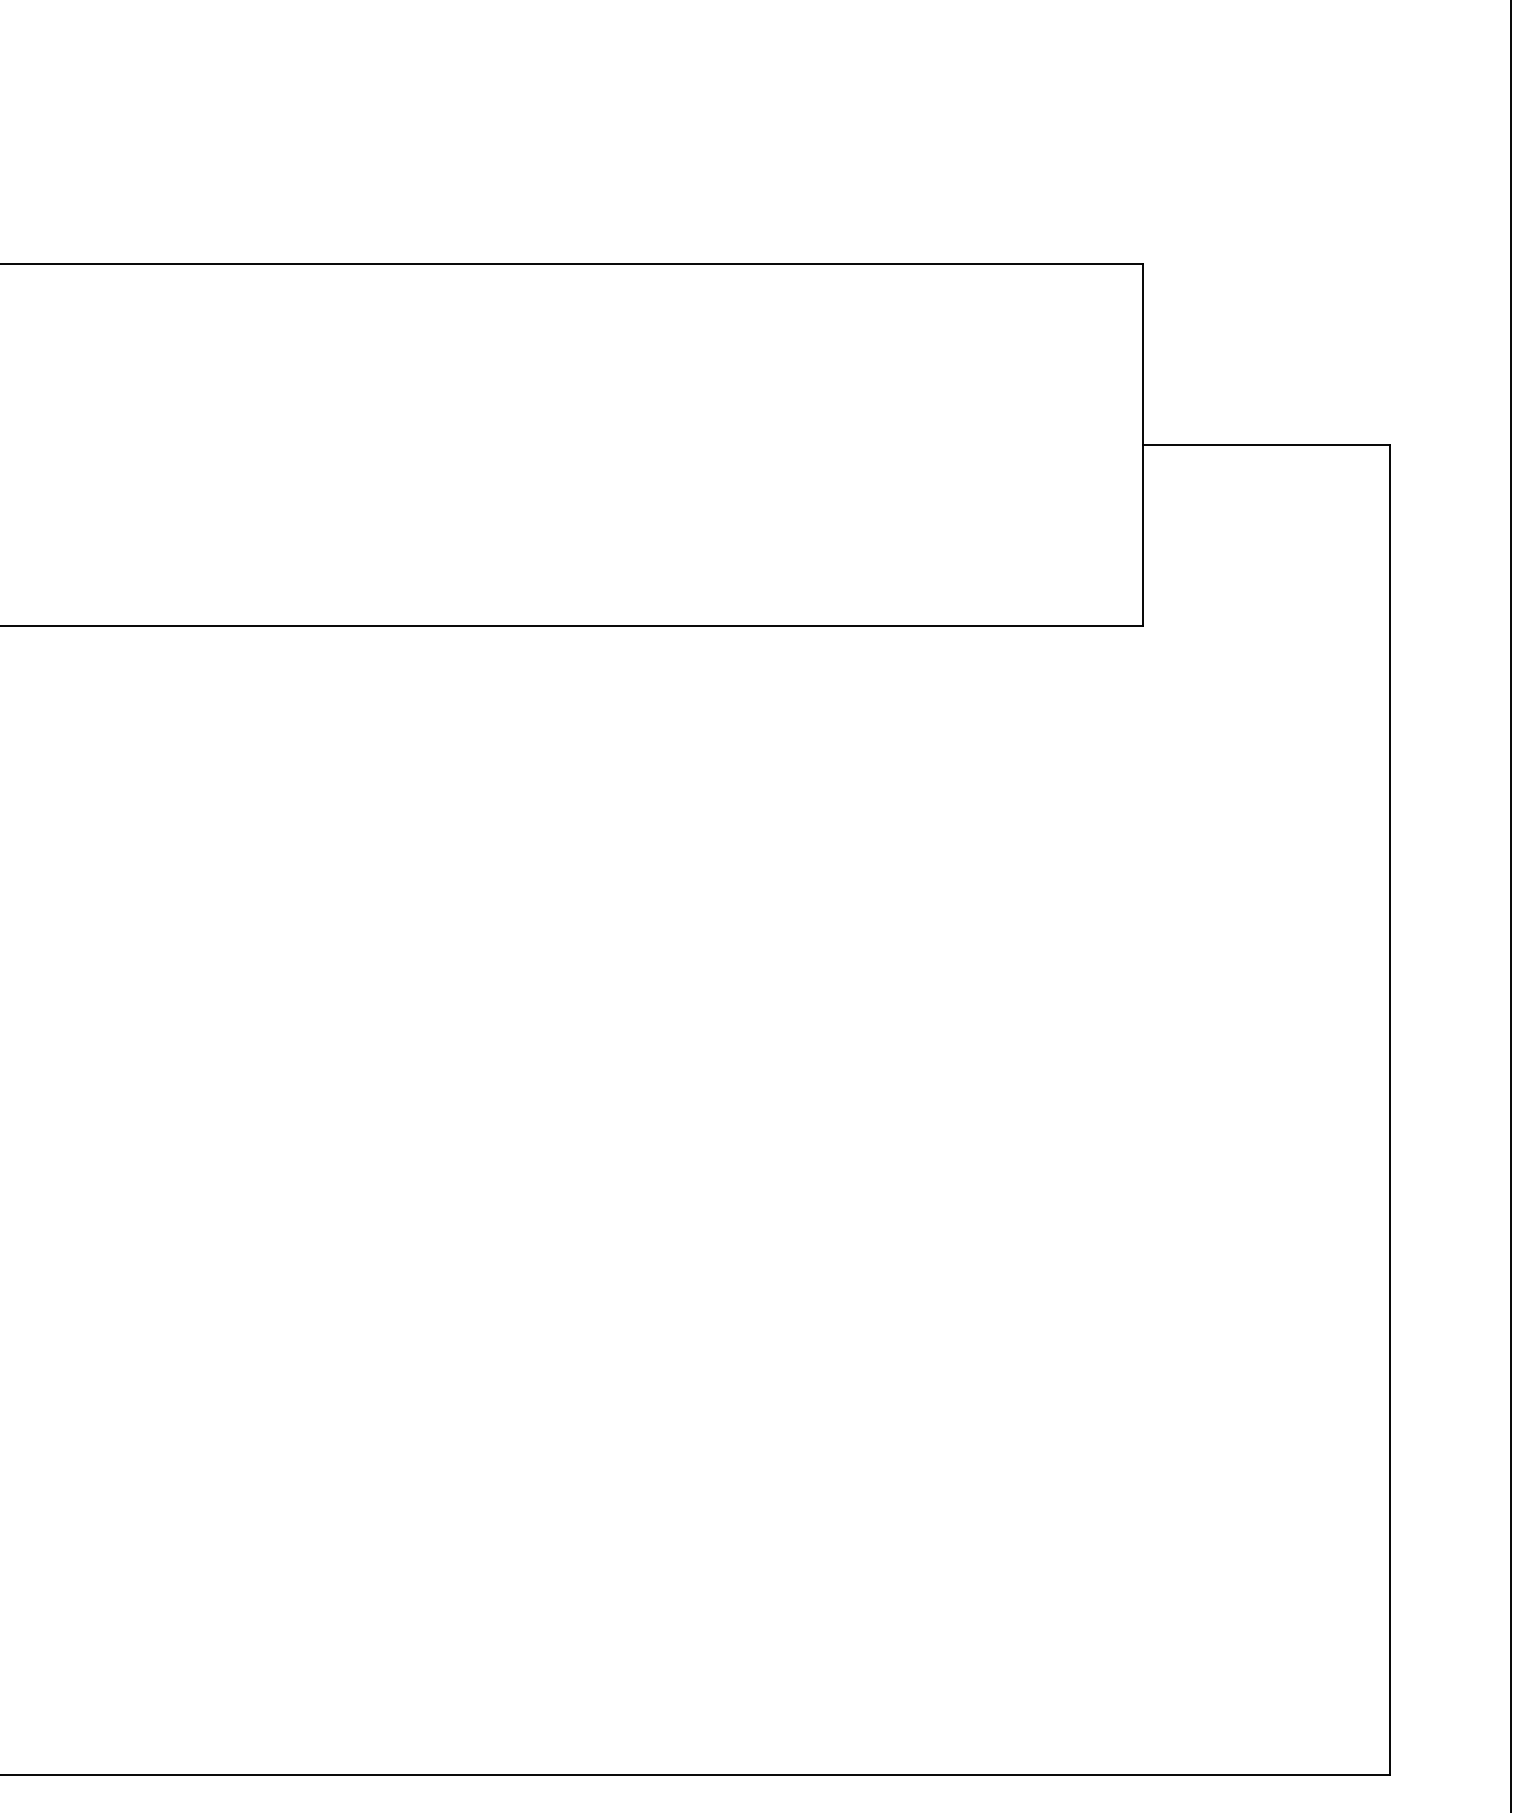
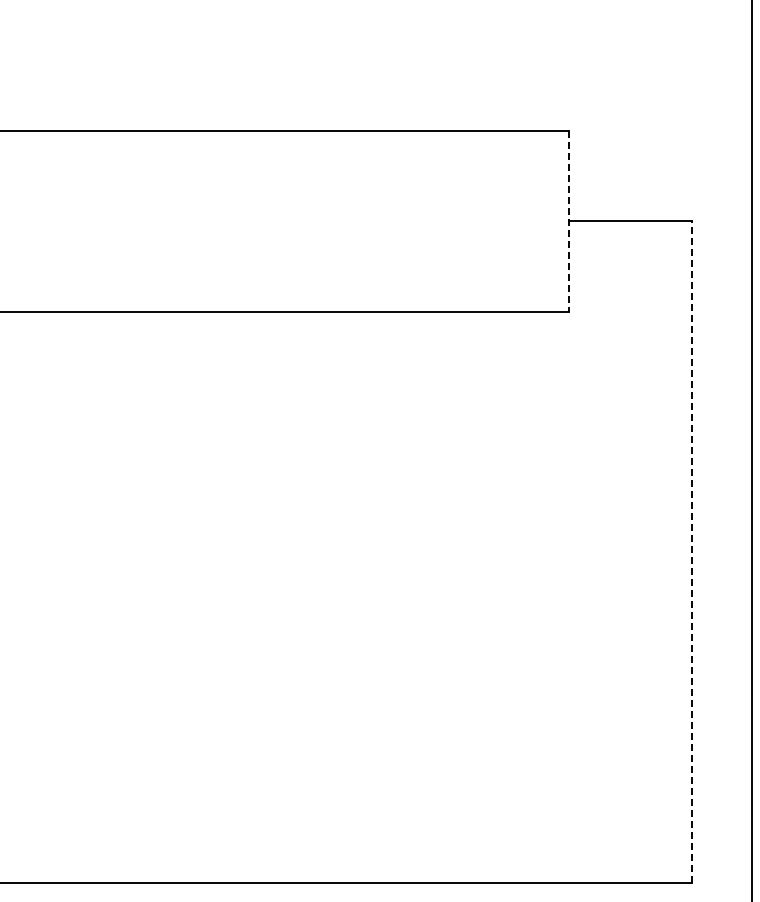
line: (1142, 445) -> (568, 221), solid -> dashed
line: (1389, 1110) -> (691, 552), solid -> dashed

